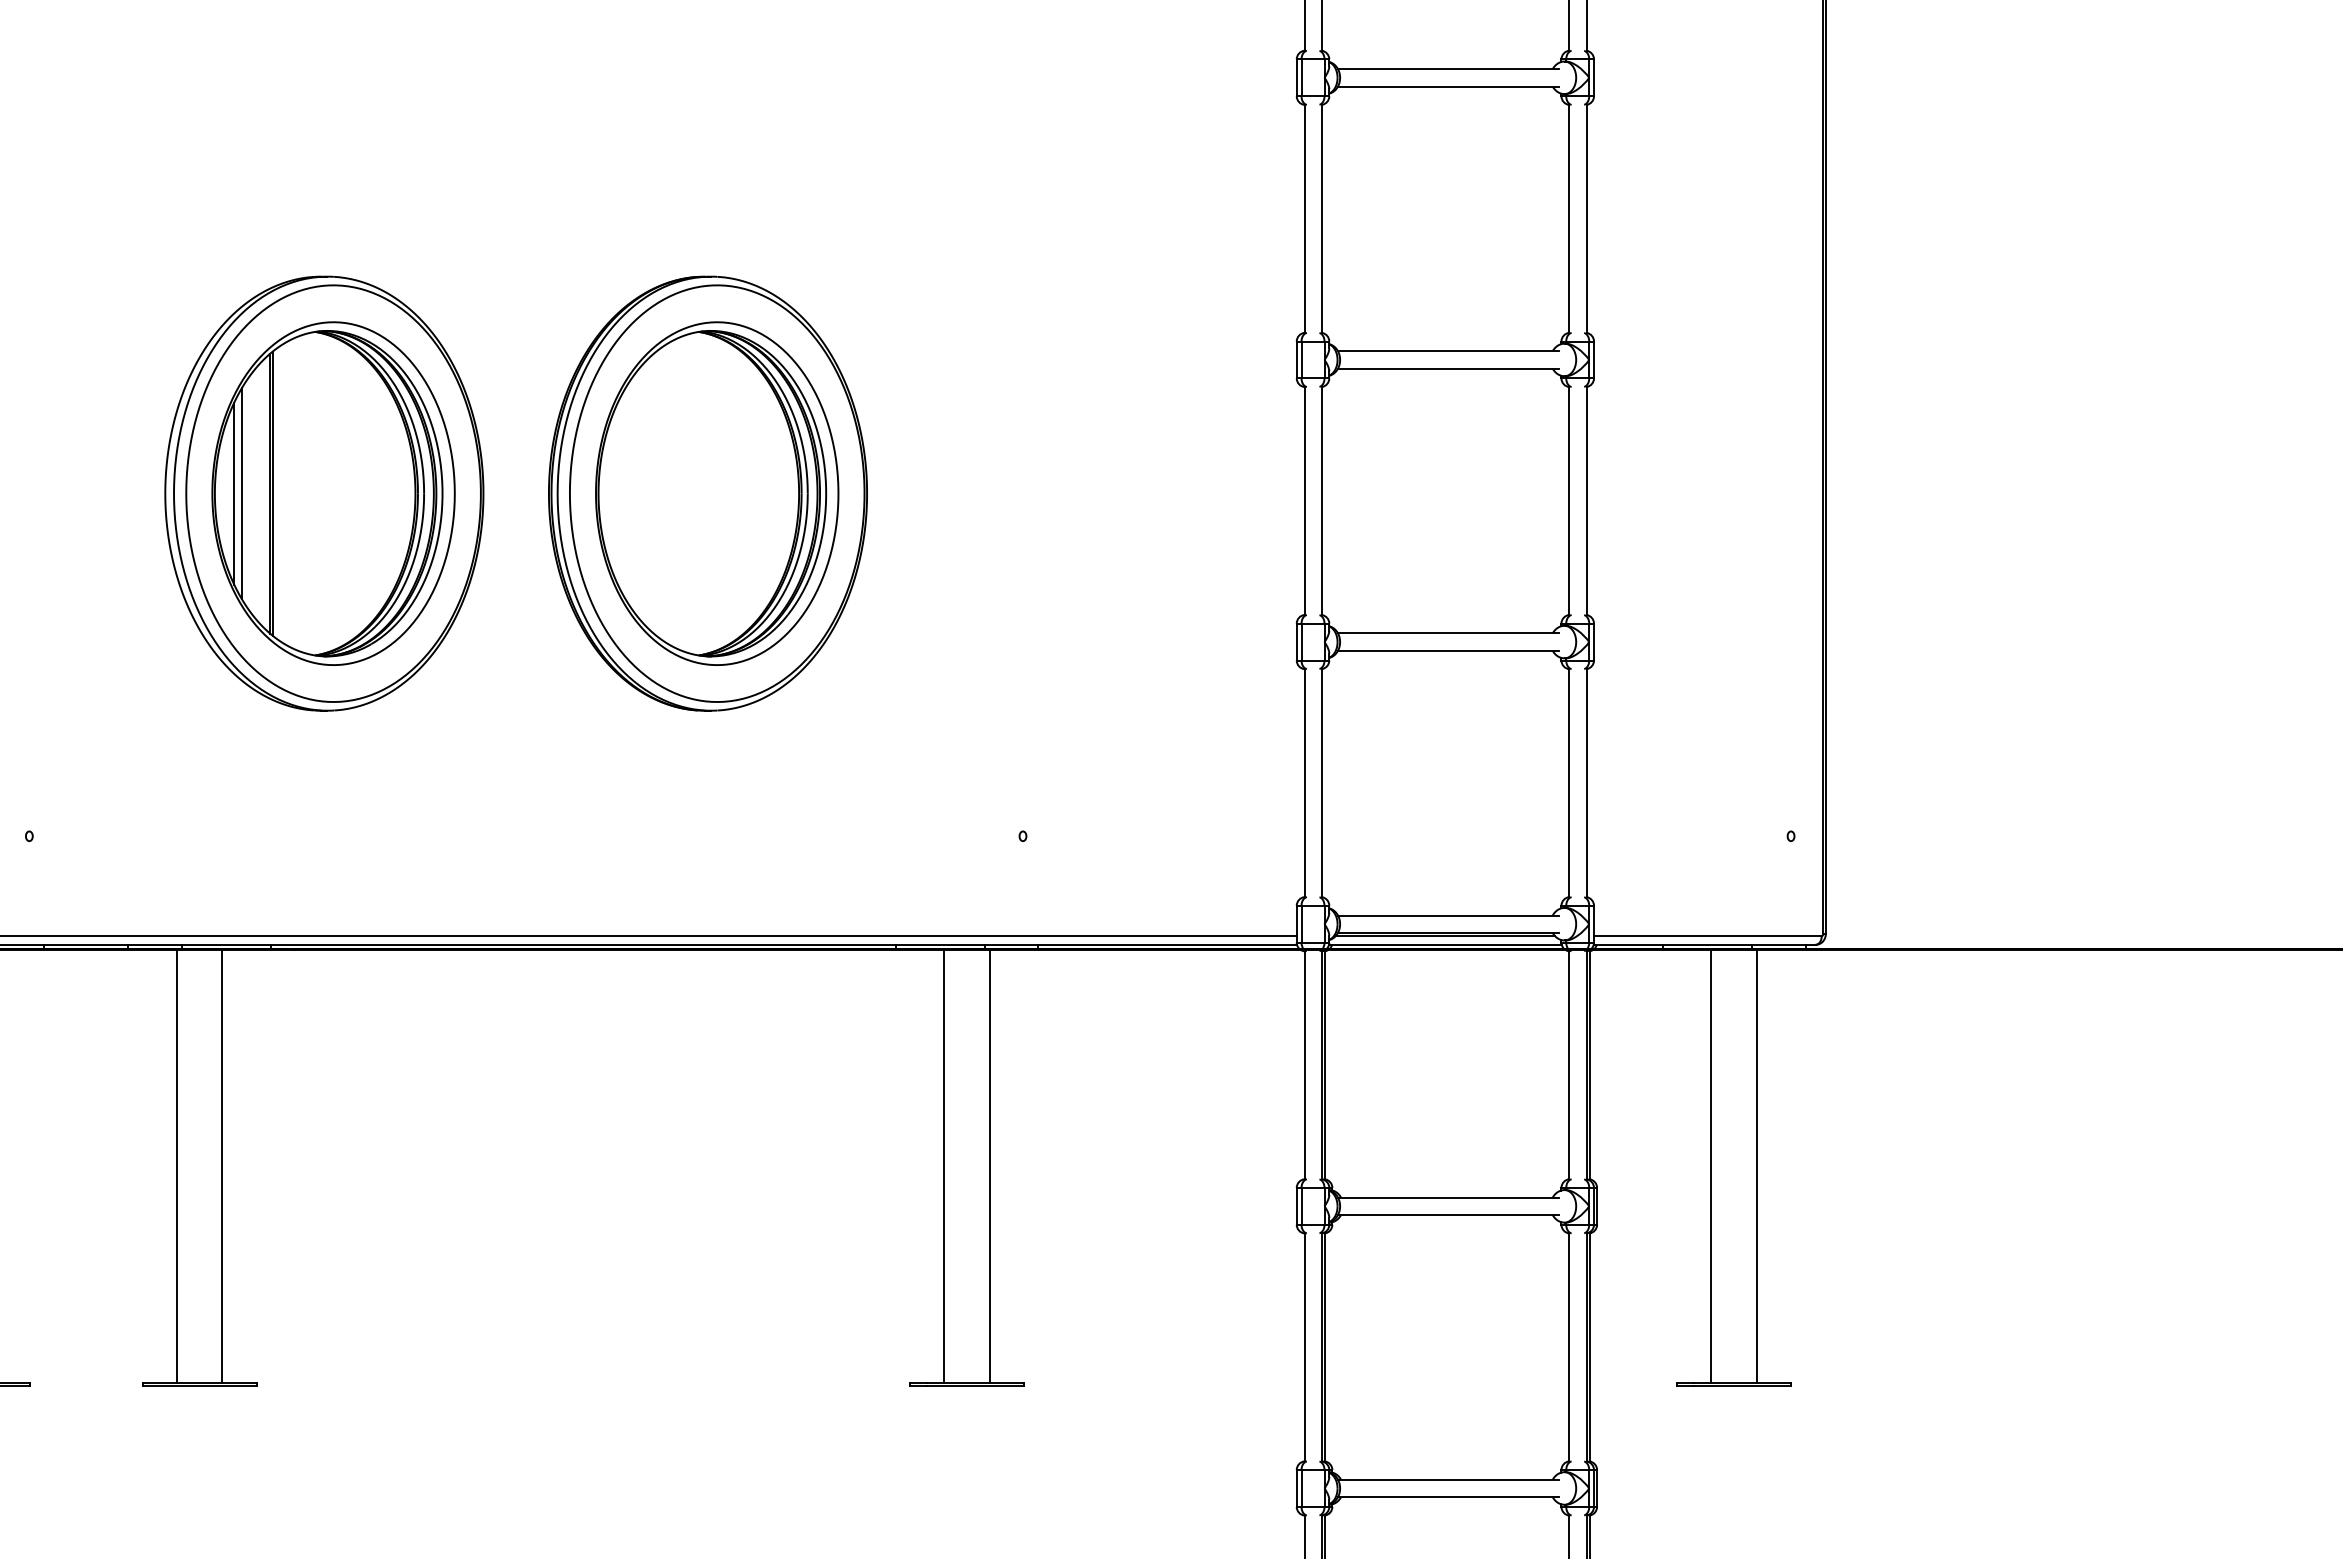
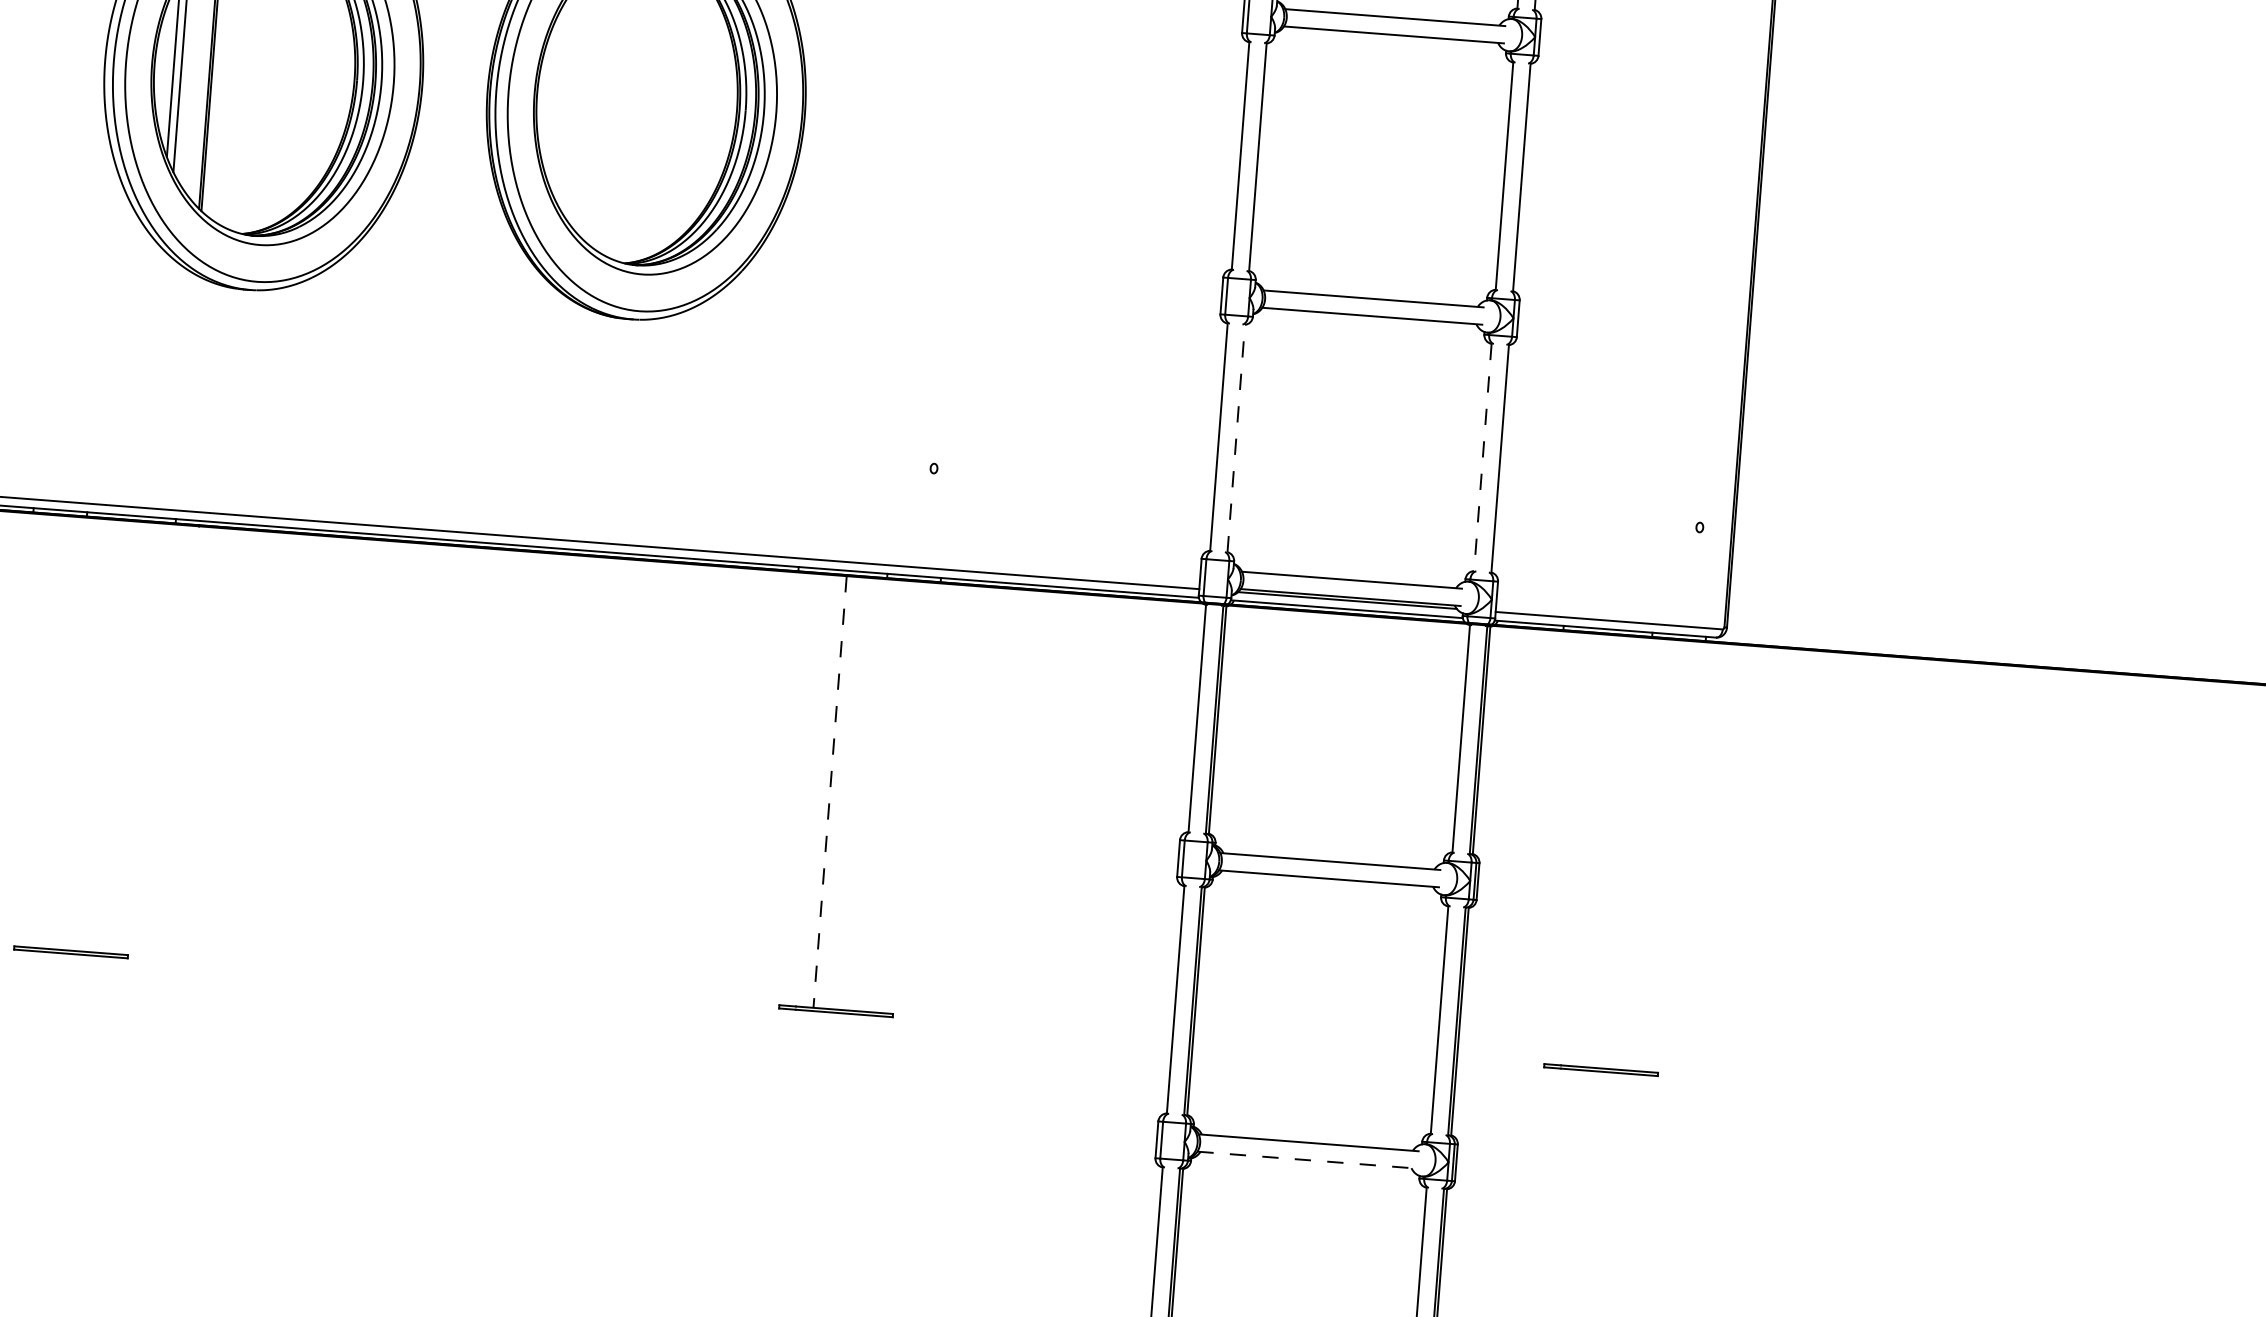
line: (1322, 782) -> (1236, 437), solid -> dashed
line: (1569, 783) -> (1482, 457), solid -> dashed
line: (176, 1166) -> (64, 732), removed
line: (222, 1166) -> (110, 736), removed
line: (989, 1166) -> (875, 795), removed
line: (1711, 1166) -> (1595, 850), removed
line: (1757, 1166) -> (1641, 854), removed
line: (944, 1167) -> (830, 792), solid -> dashed
line: (1448, 1497) -> (1307, 1160), solid -> dashed

